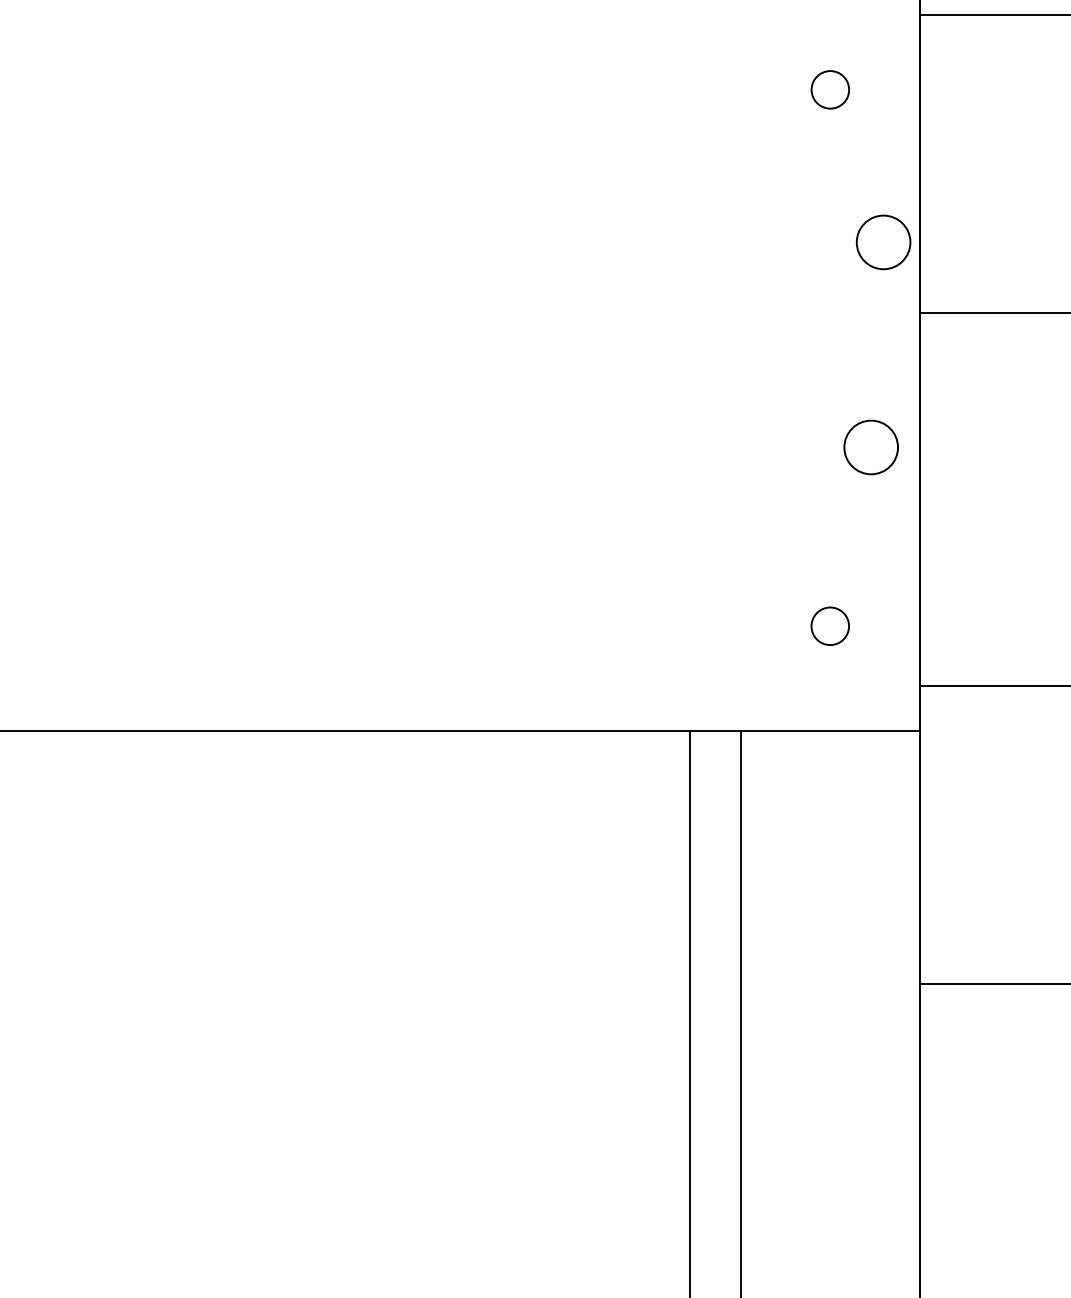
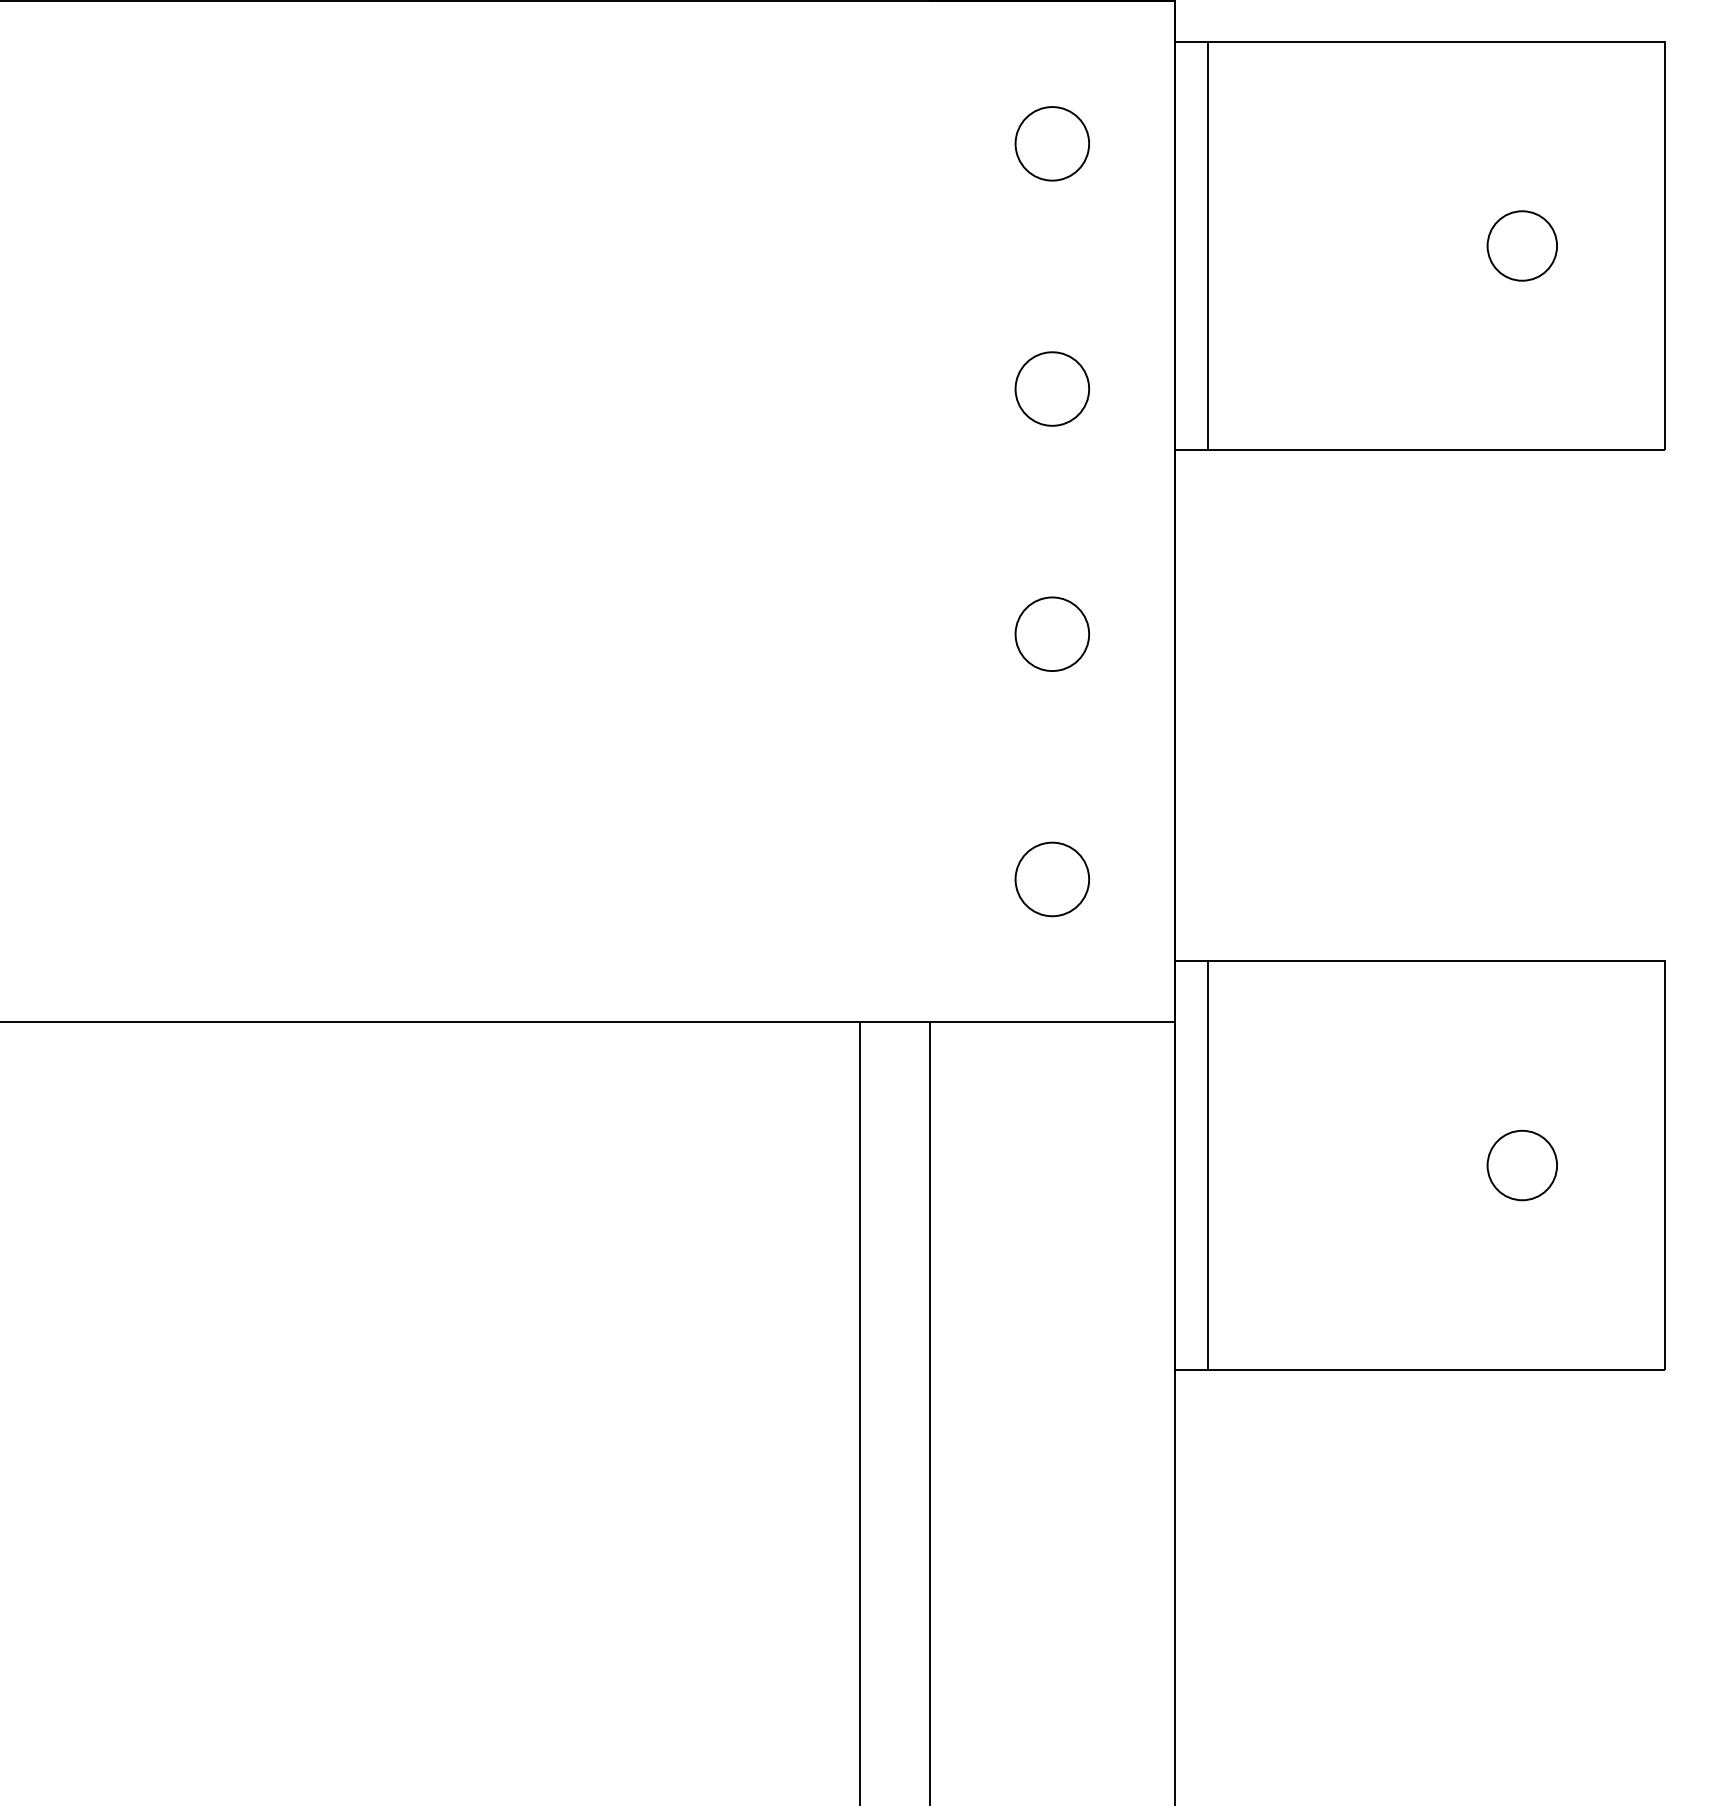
circle: (830, 89) -> (1052, 143), size x1.43
line: (943, 164) -> (1207, 245), added
circle: (882, 242) -> (1051, 388), moved
circle: (870, 446) -> (1051, 633), moved
circle: (829, 626) -> (1051, 879), size x1.43
line: (943, 834) -> (1207, 1165), added

